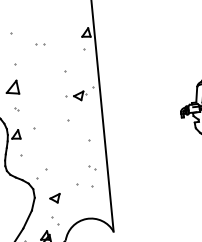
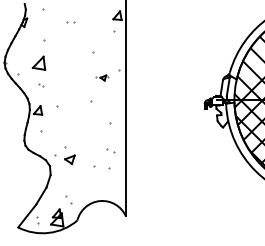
part: (76, 95) -> (101, 77), size x0.6
part: (54, 198) -> (69, 159), moved

